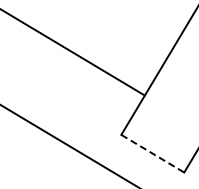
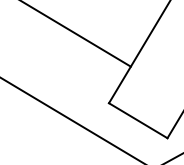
line: (152, 153) -> (137, 120), dashed -> solid

